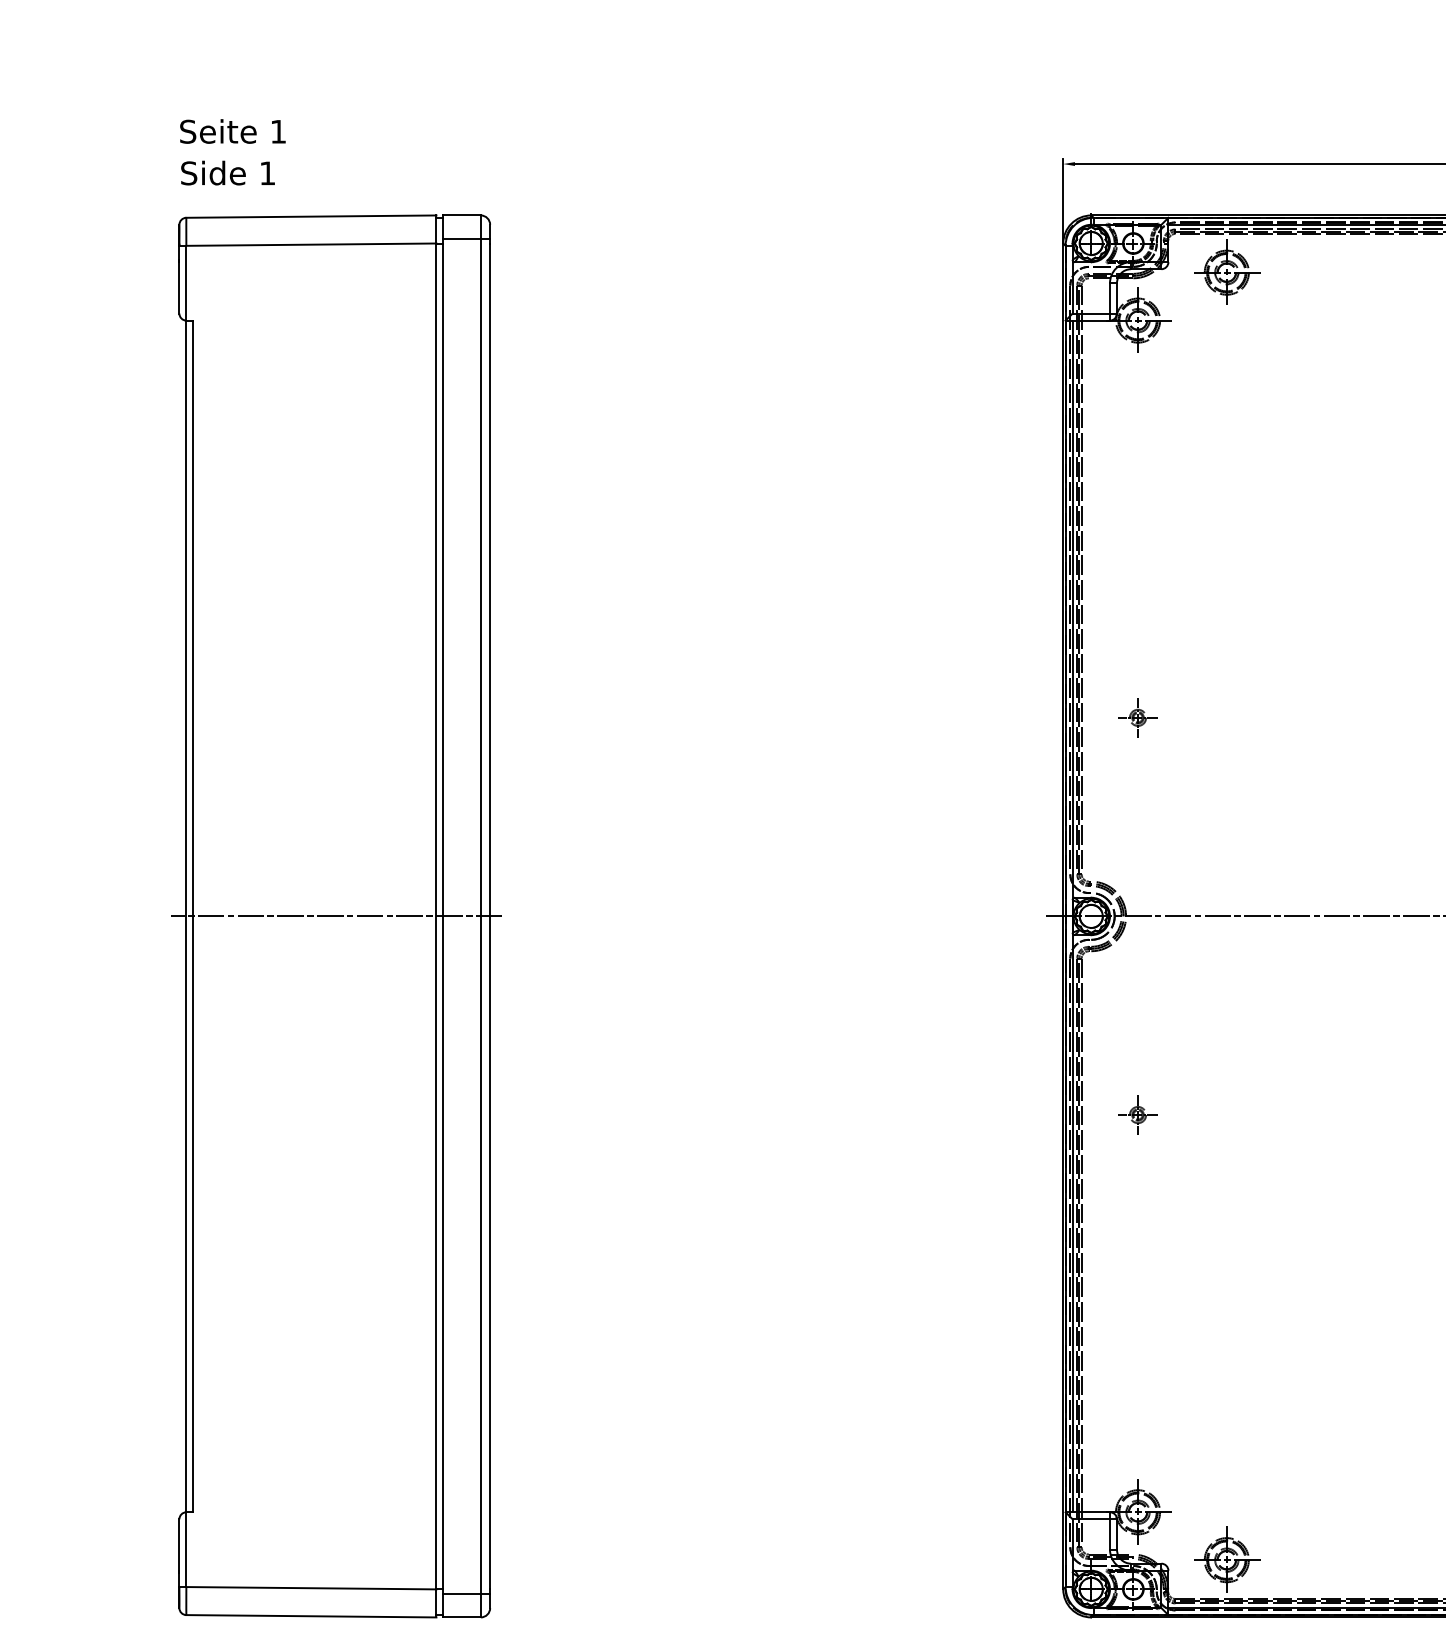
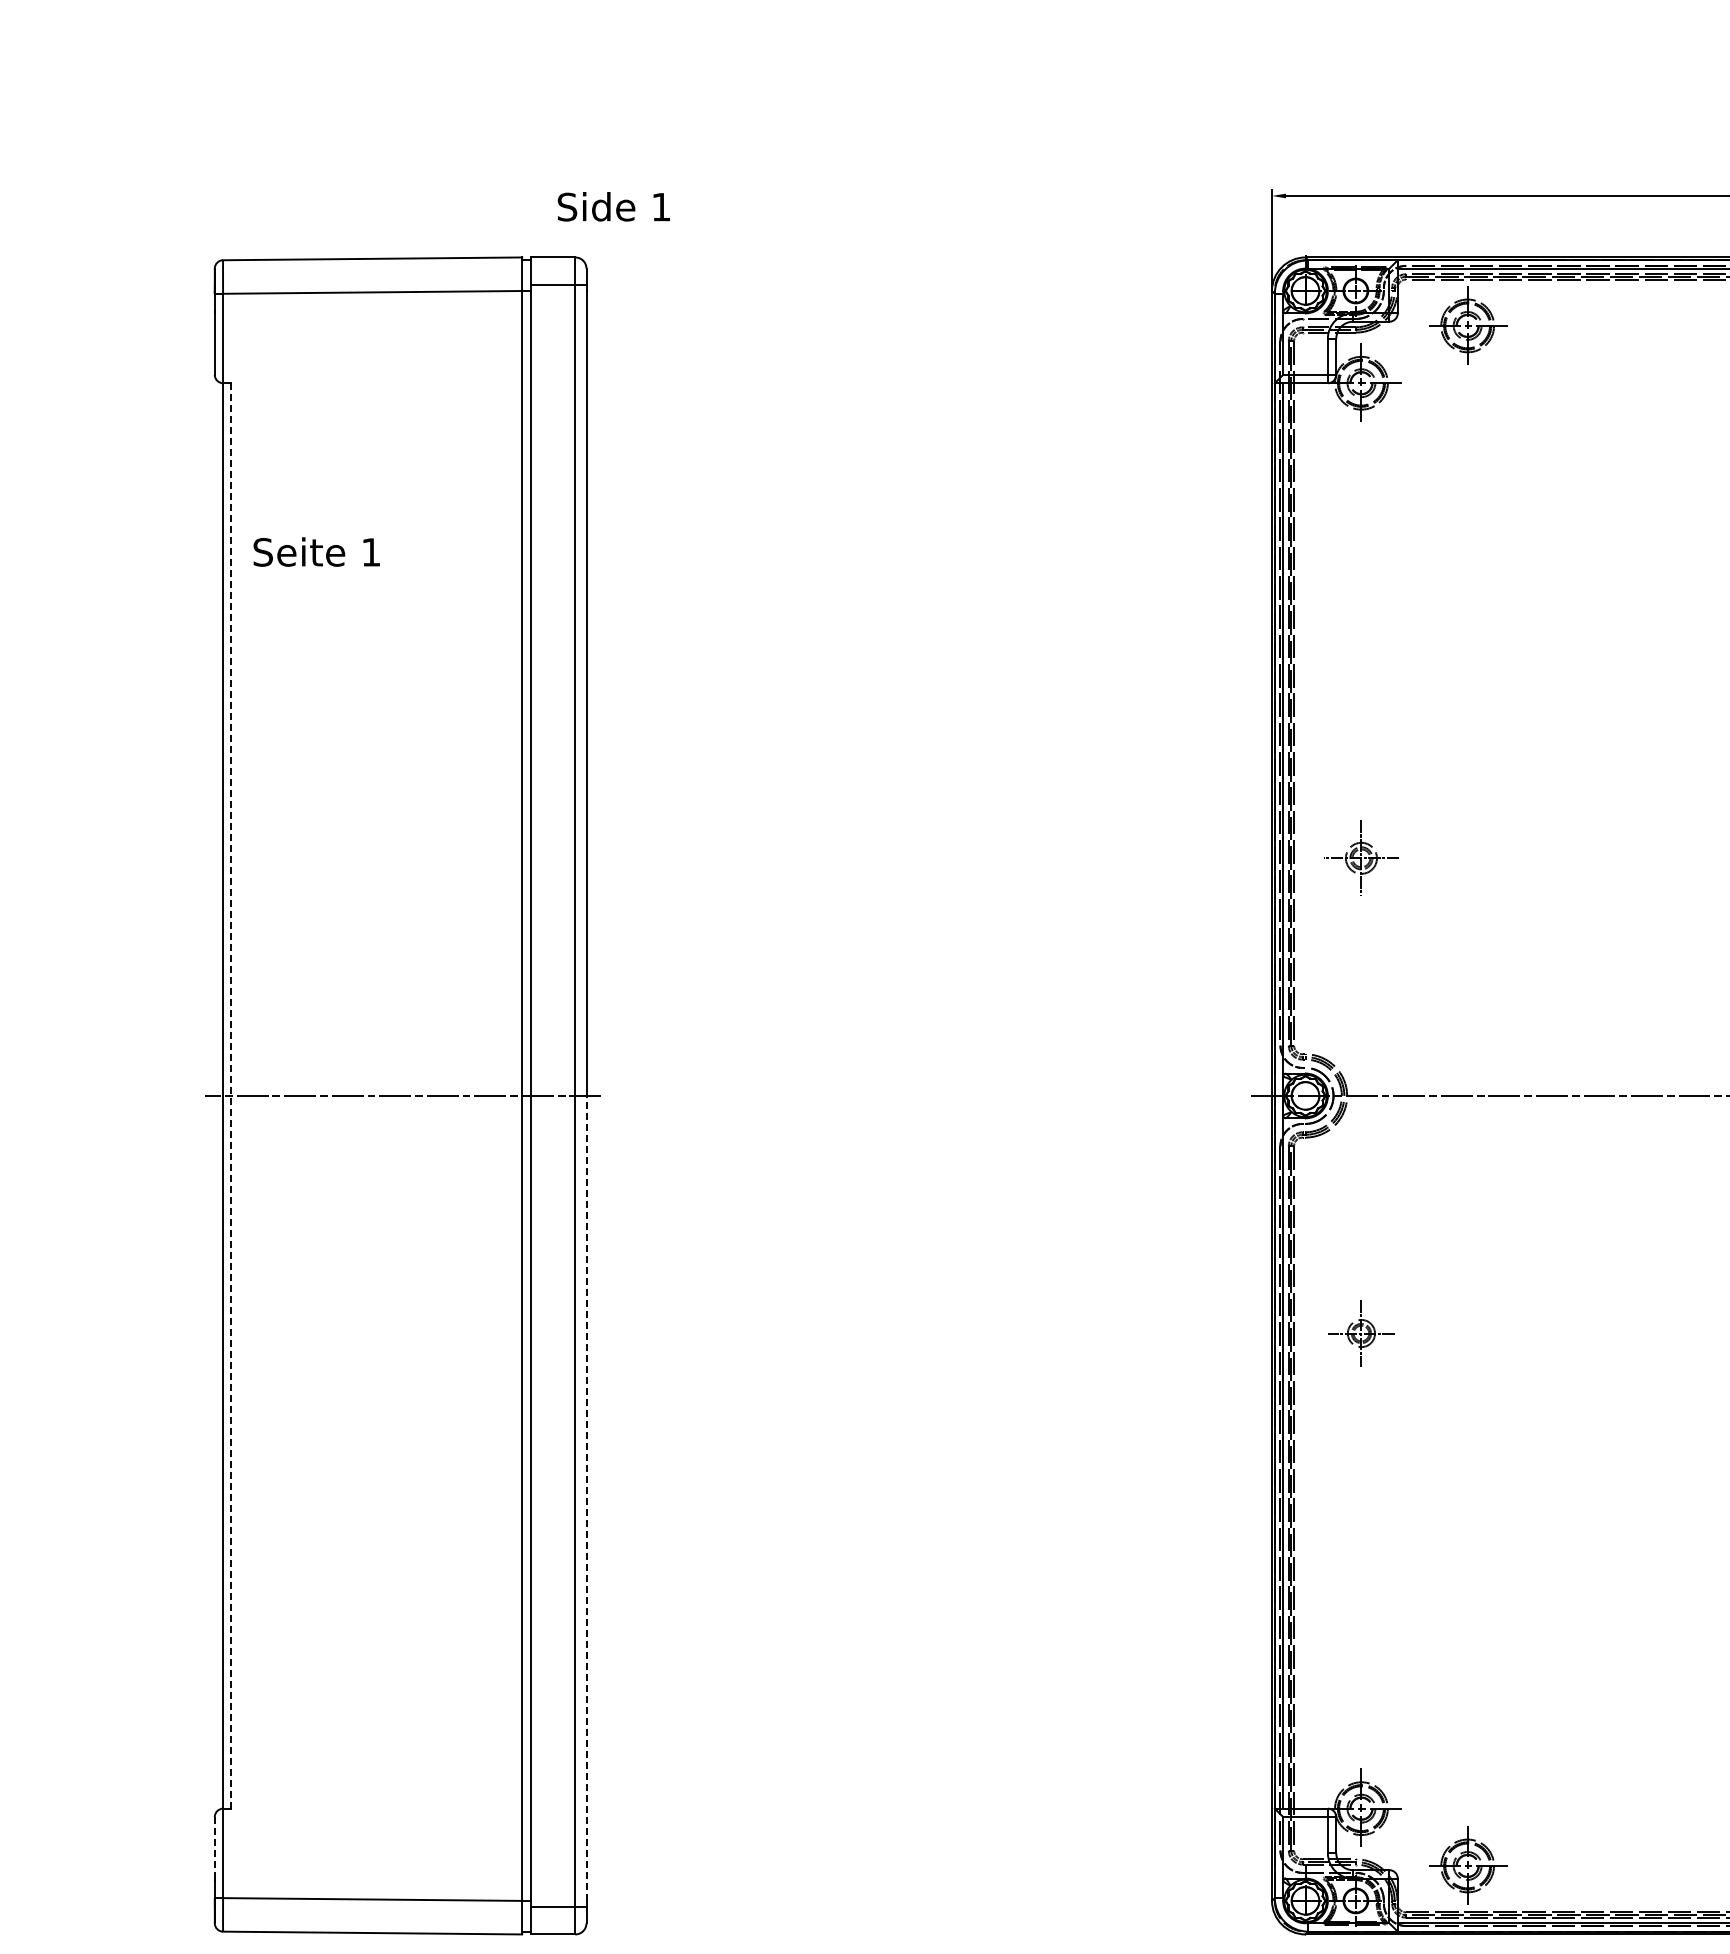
text: (232, 131) -> (316, 551), moved
text: (227, 172) -> (613, 206), moved
part: (1138, 717) -> (1361, 858), size x1.6
line: (193, 916) -> (231, 1095), solid -> dashed
part: (1138, 1115) -> (1361, 1333), size x1.4
line: (490, 1252) -> (586, 1497), solid -> dashed
line: (179, 1544) -> (214, 1847), solid -> dashed

